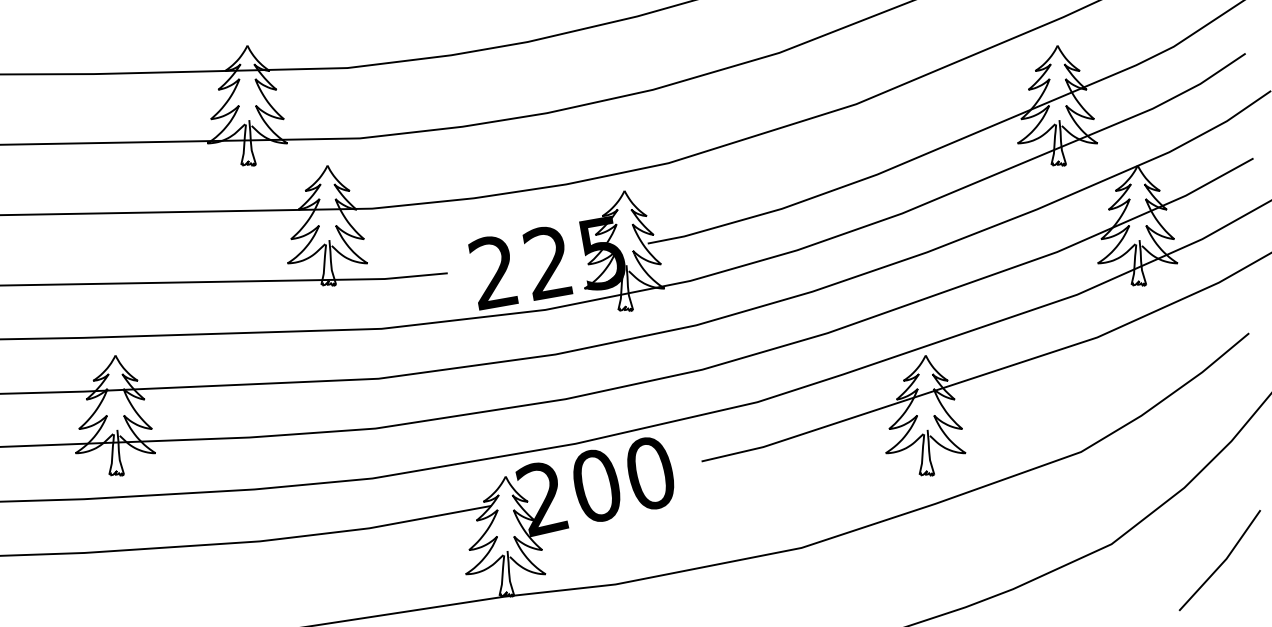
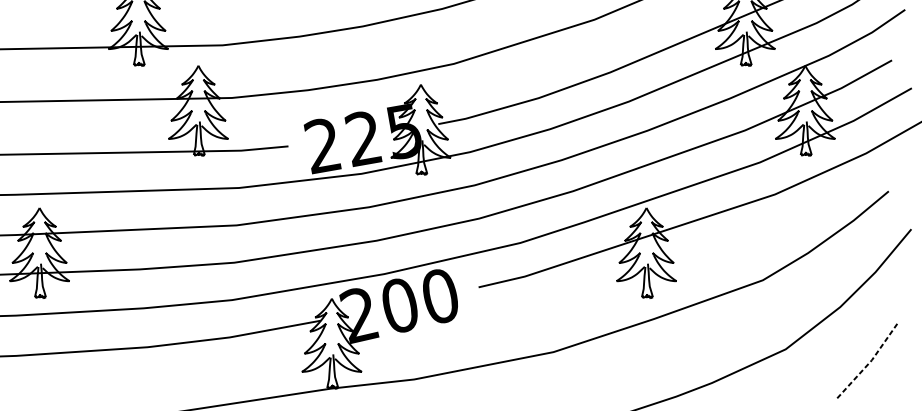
line: (1223, 562) -> (869, 363), solid -> dashed

